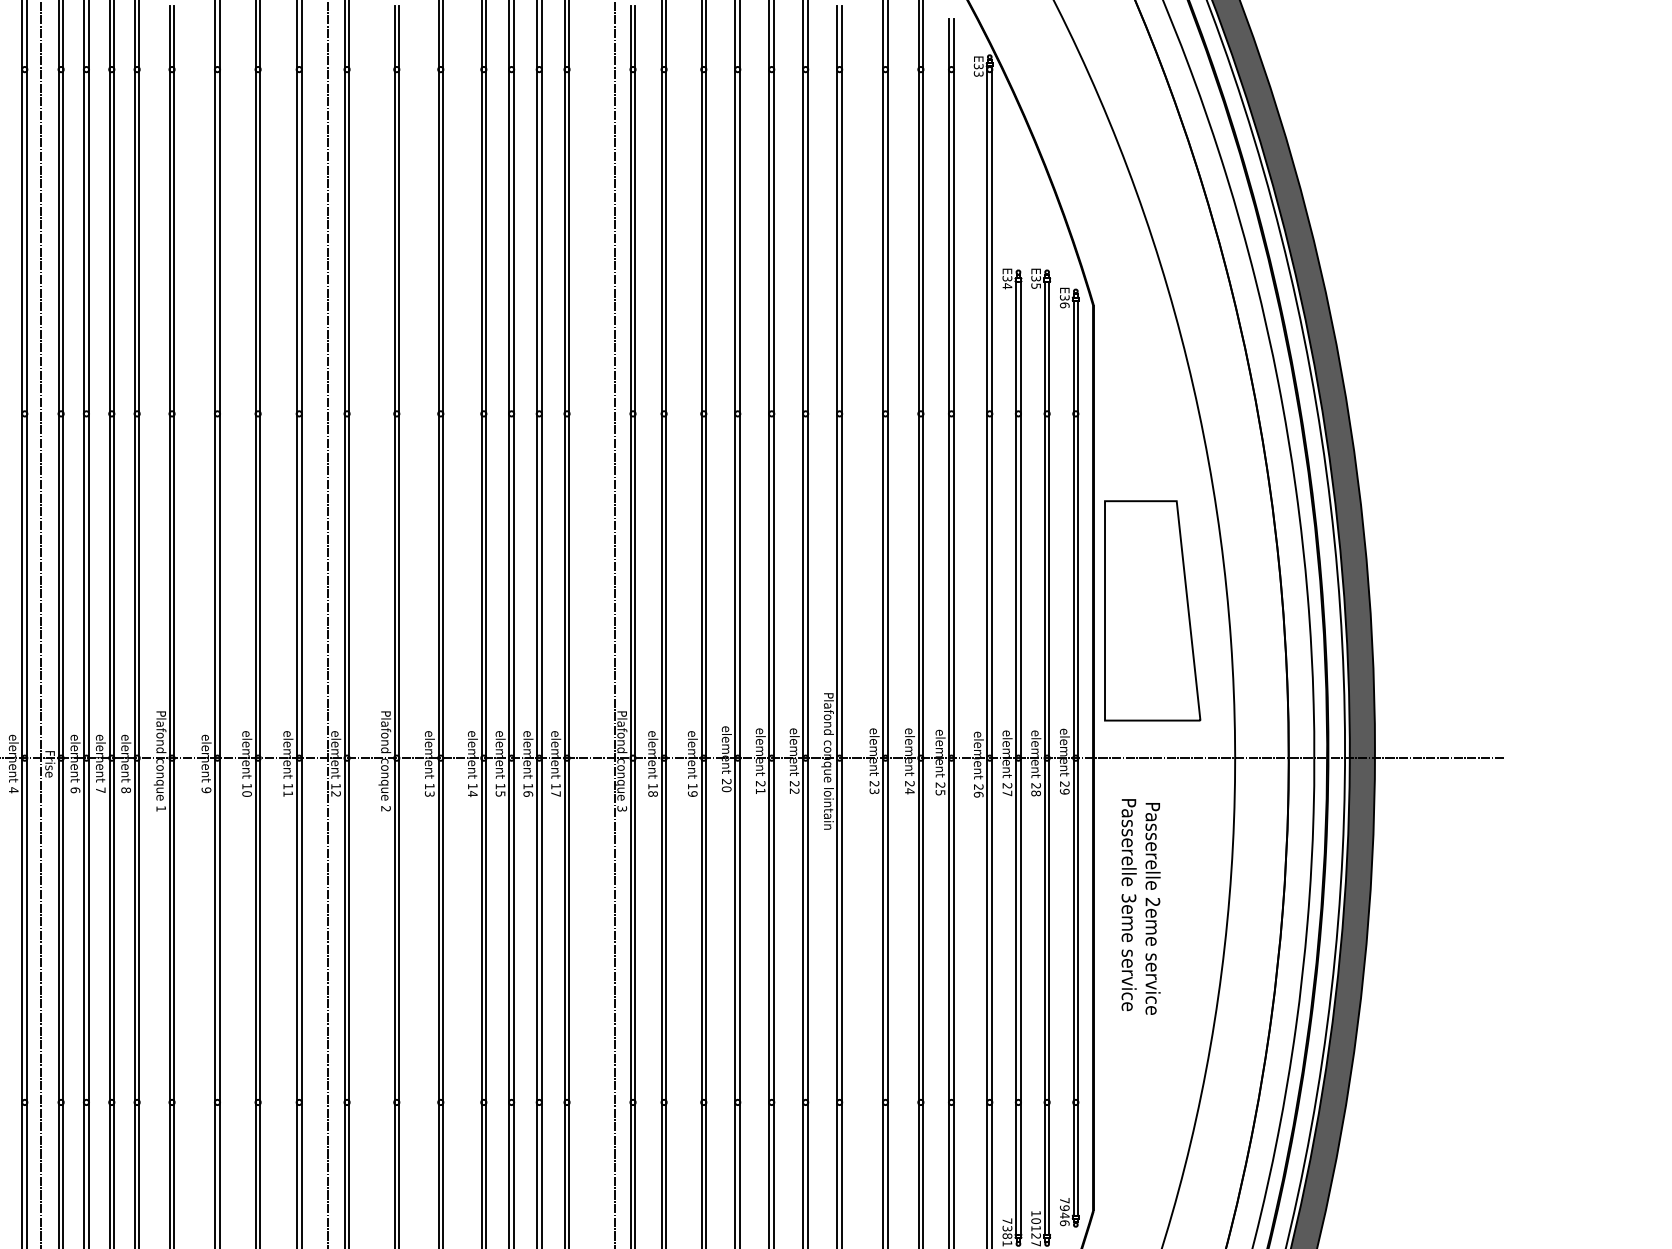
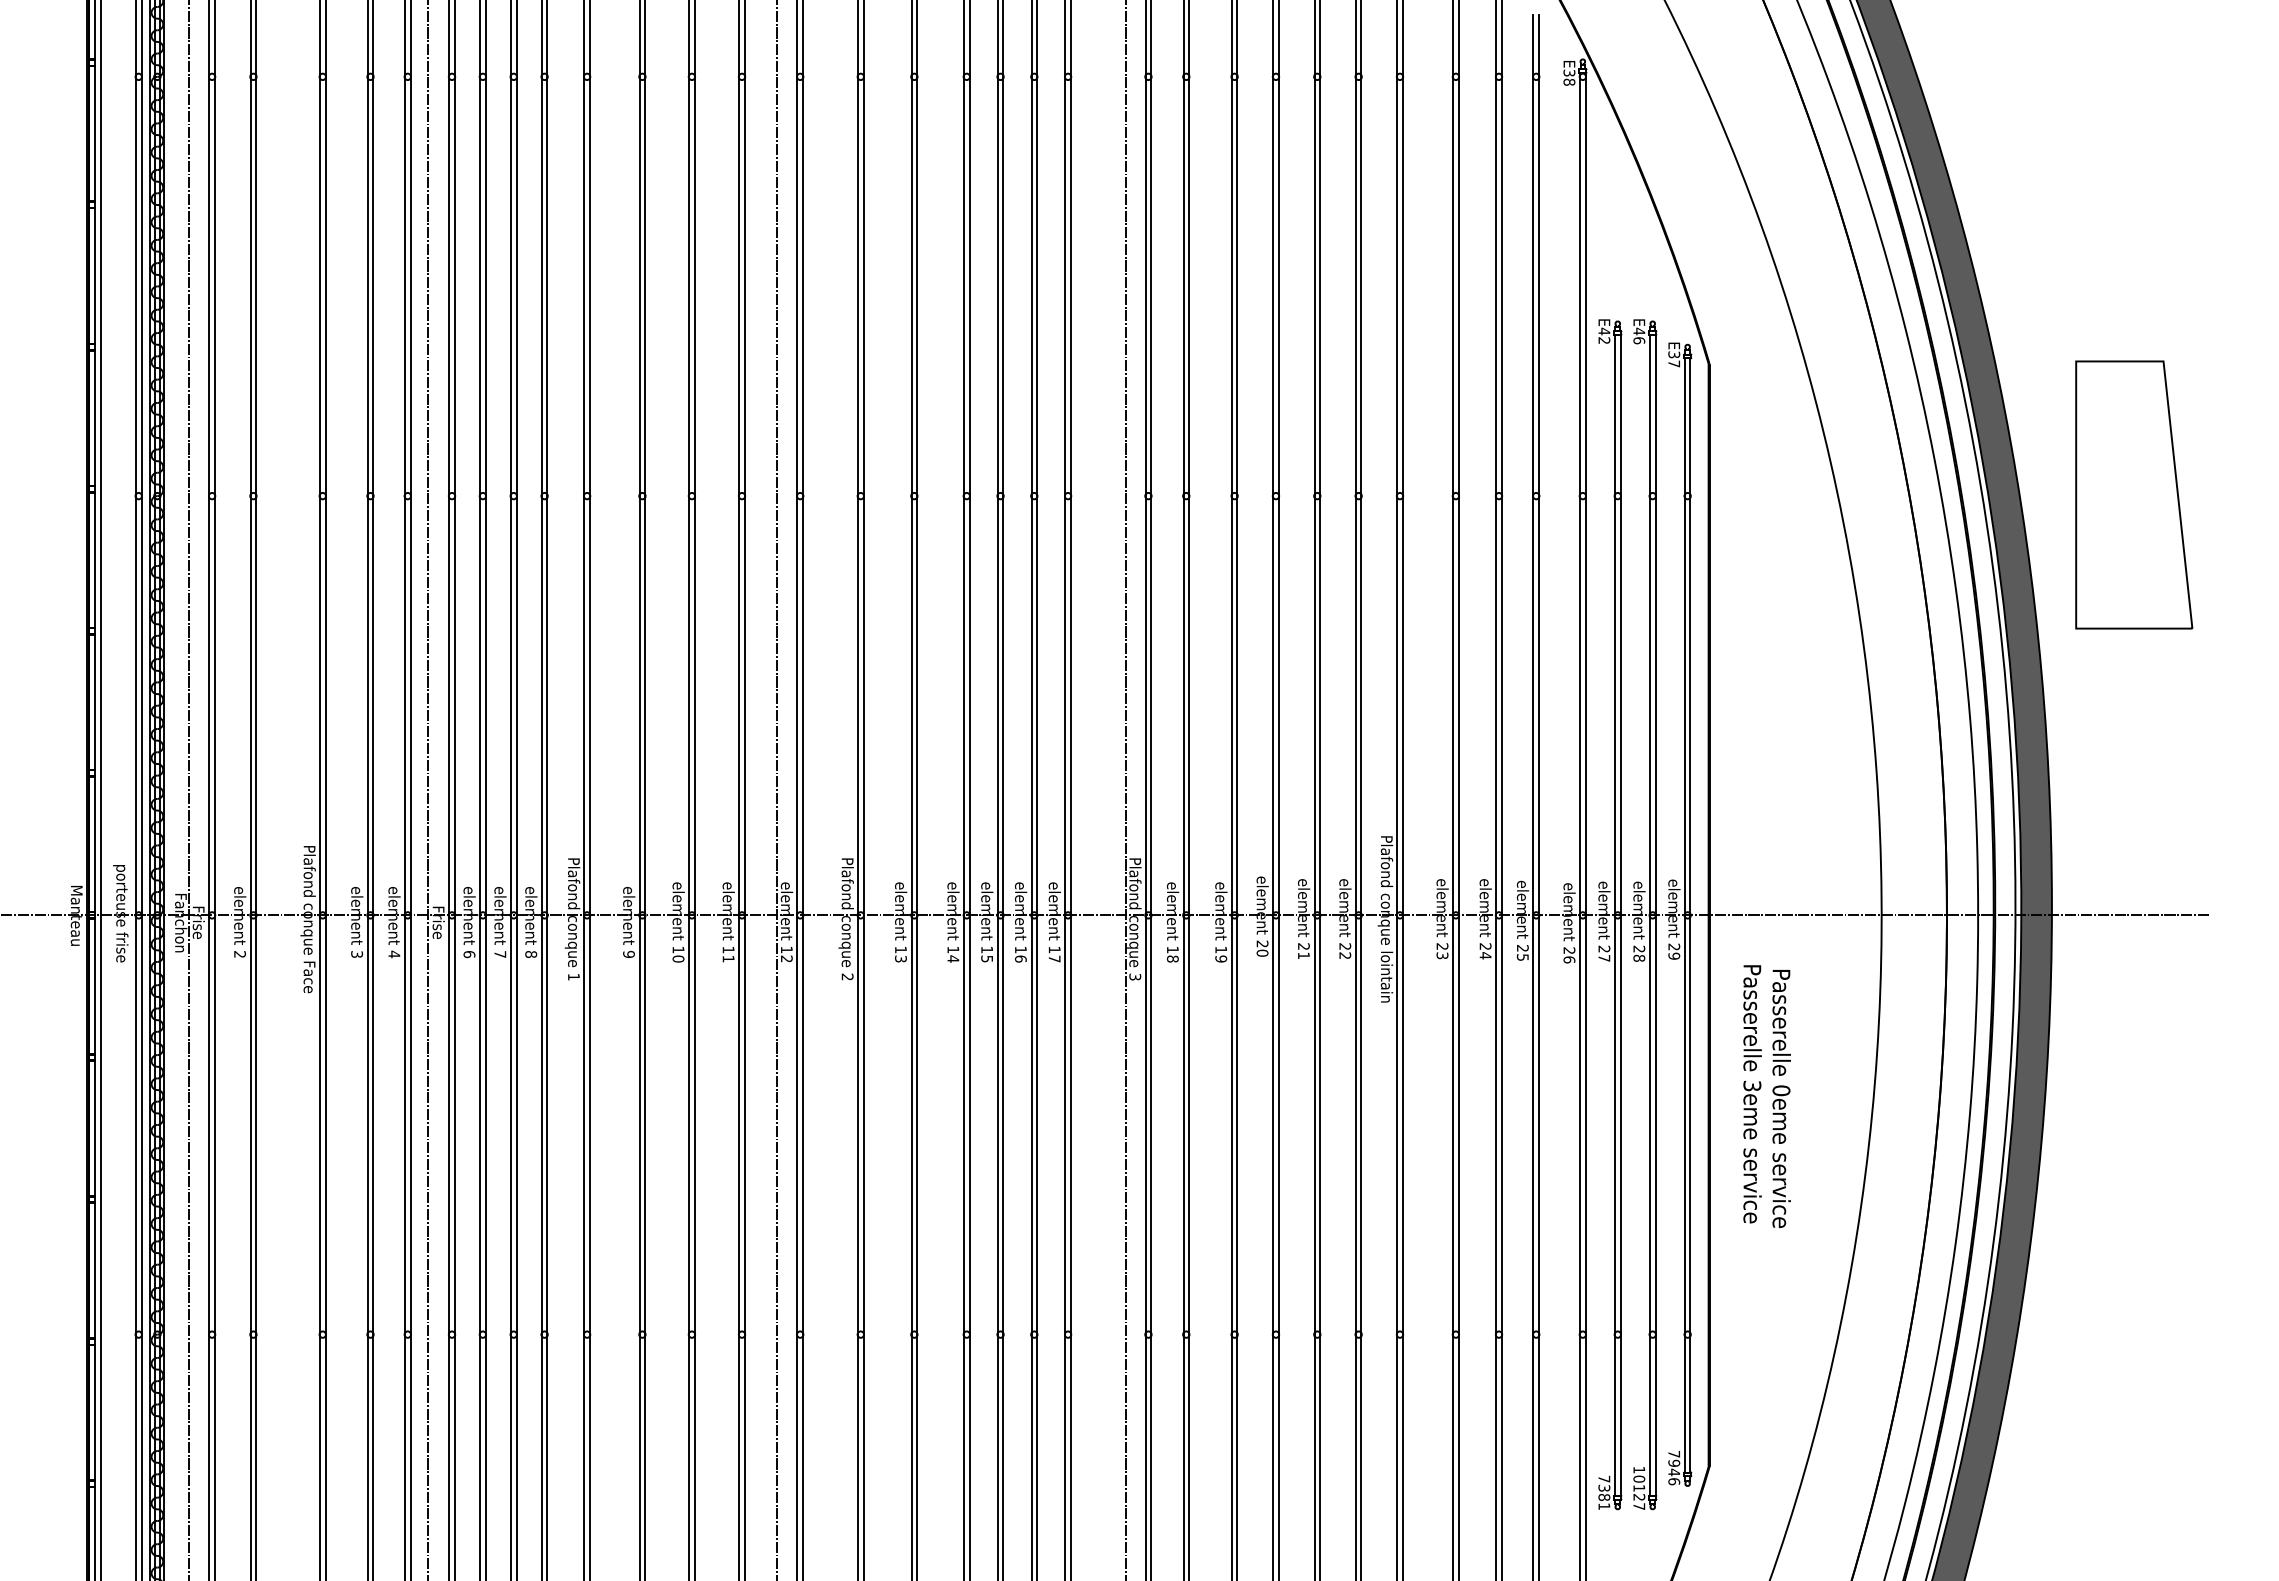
text: (978, 73) -> (1569, 81), E33 -> E38
text: (1007, 281) -> (1604, 335), E34 -> E42
text: (1036, 281) -> (1639, 335), E35 -> E46
text: (1065, 304) -> (1674, 363), E36 -> E37
part: (1152, 610) -> (2134, 494), moved
text: (1152, 901) -> (1781, 1090), 2eme -> 0eme

